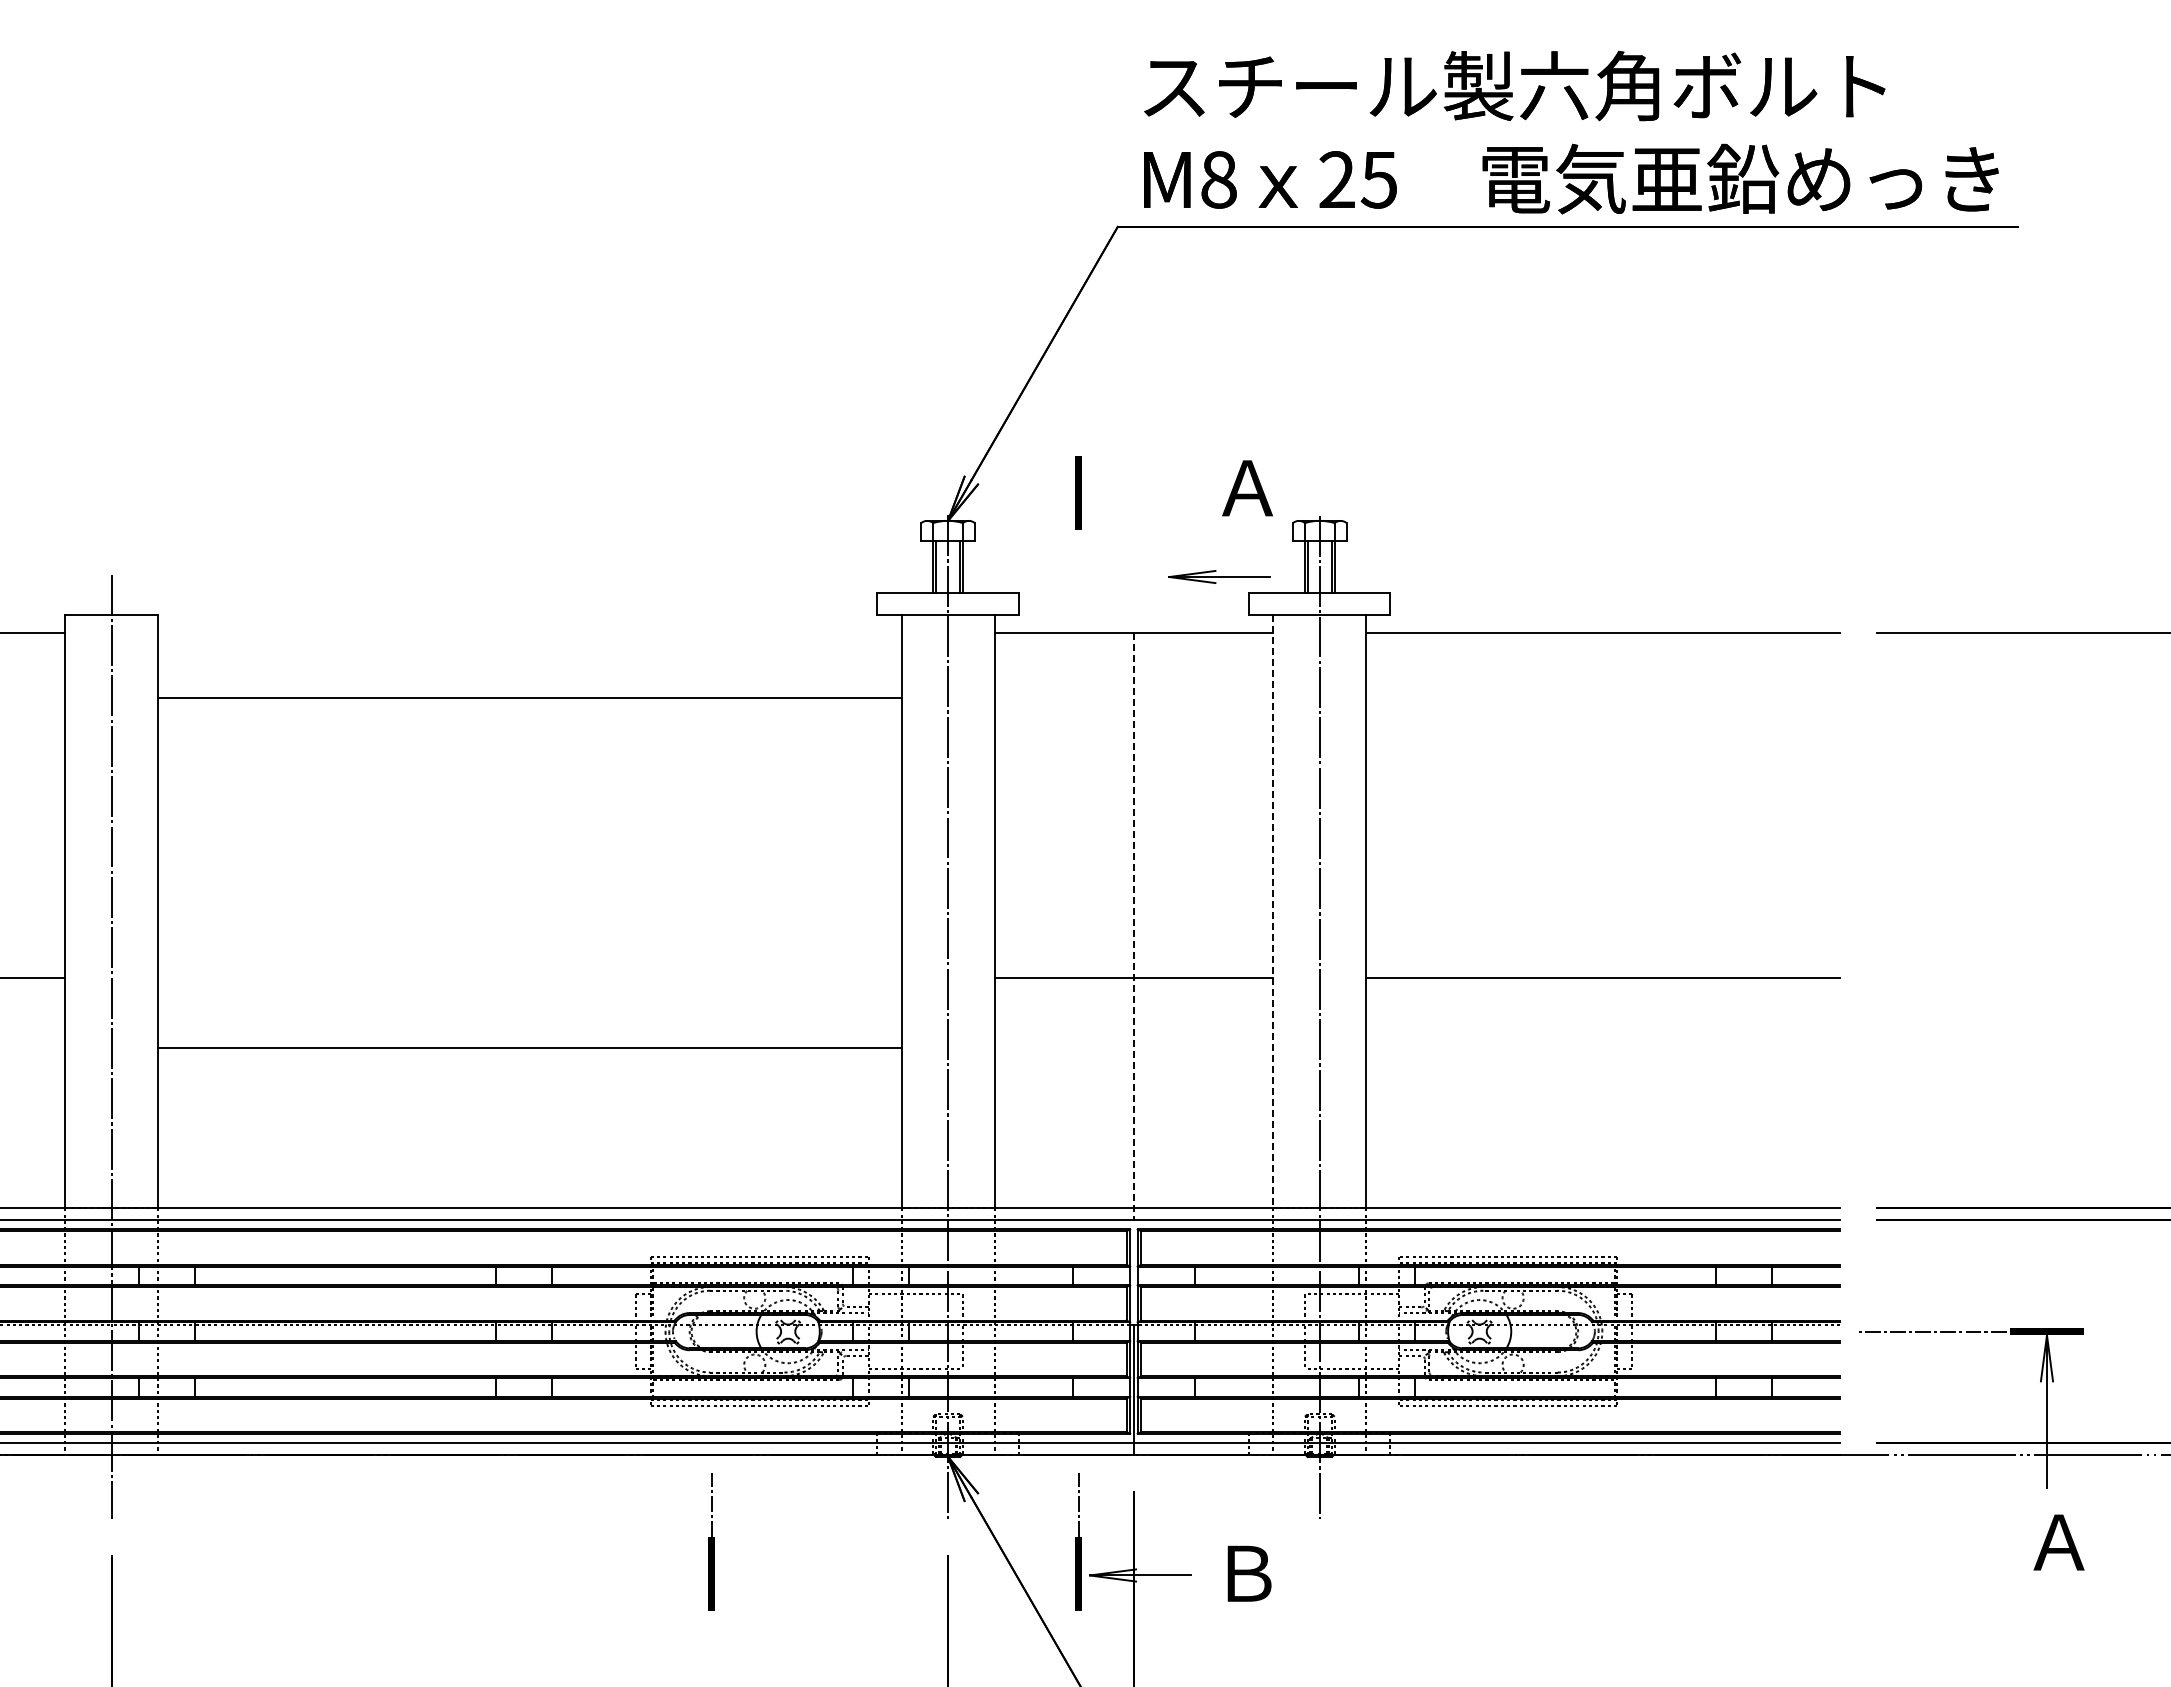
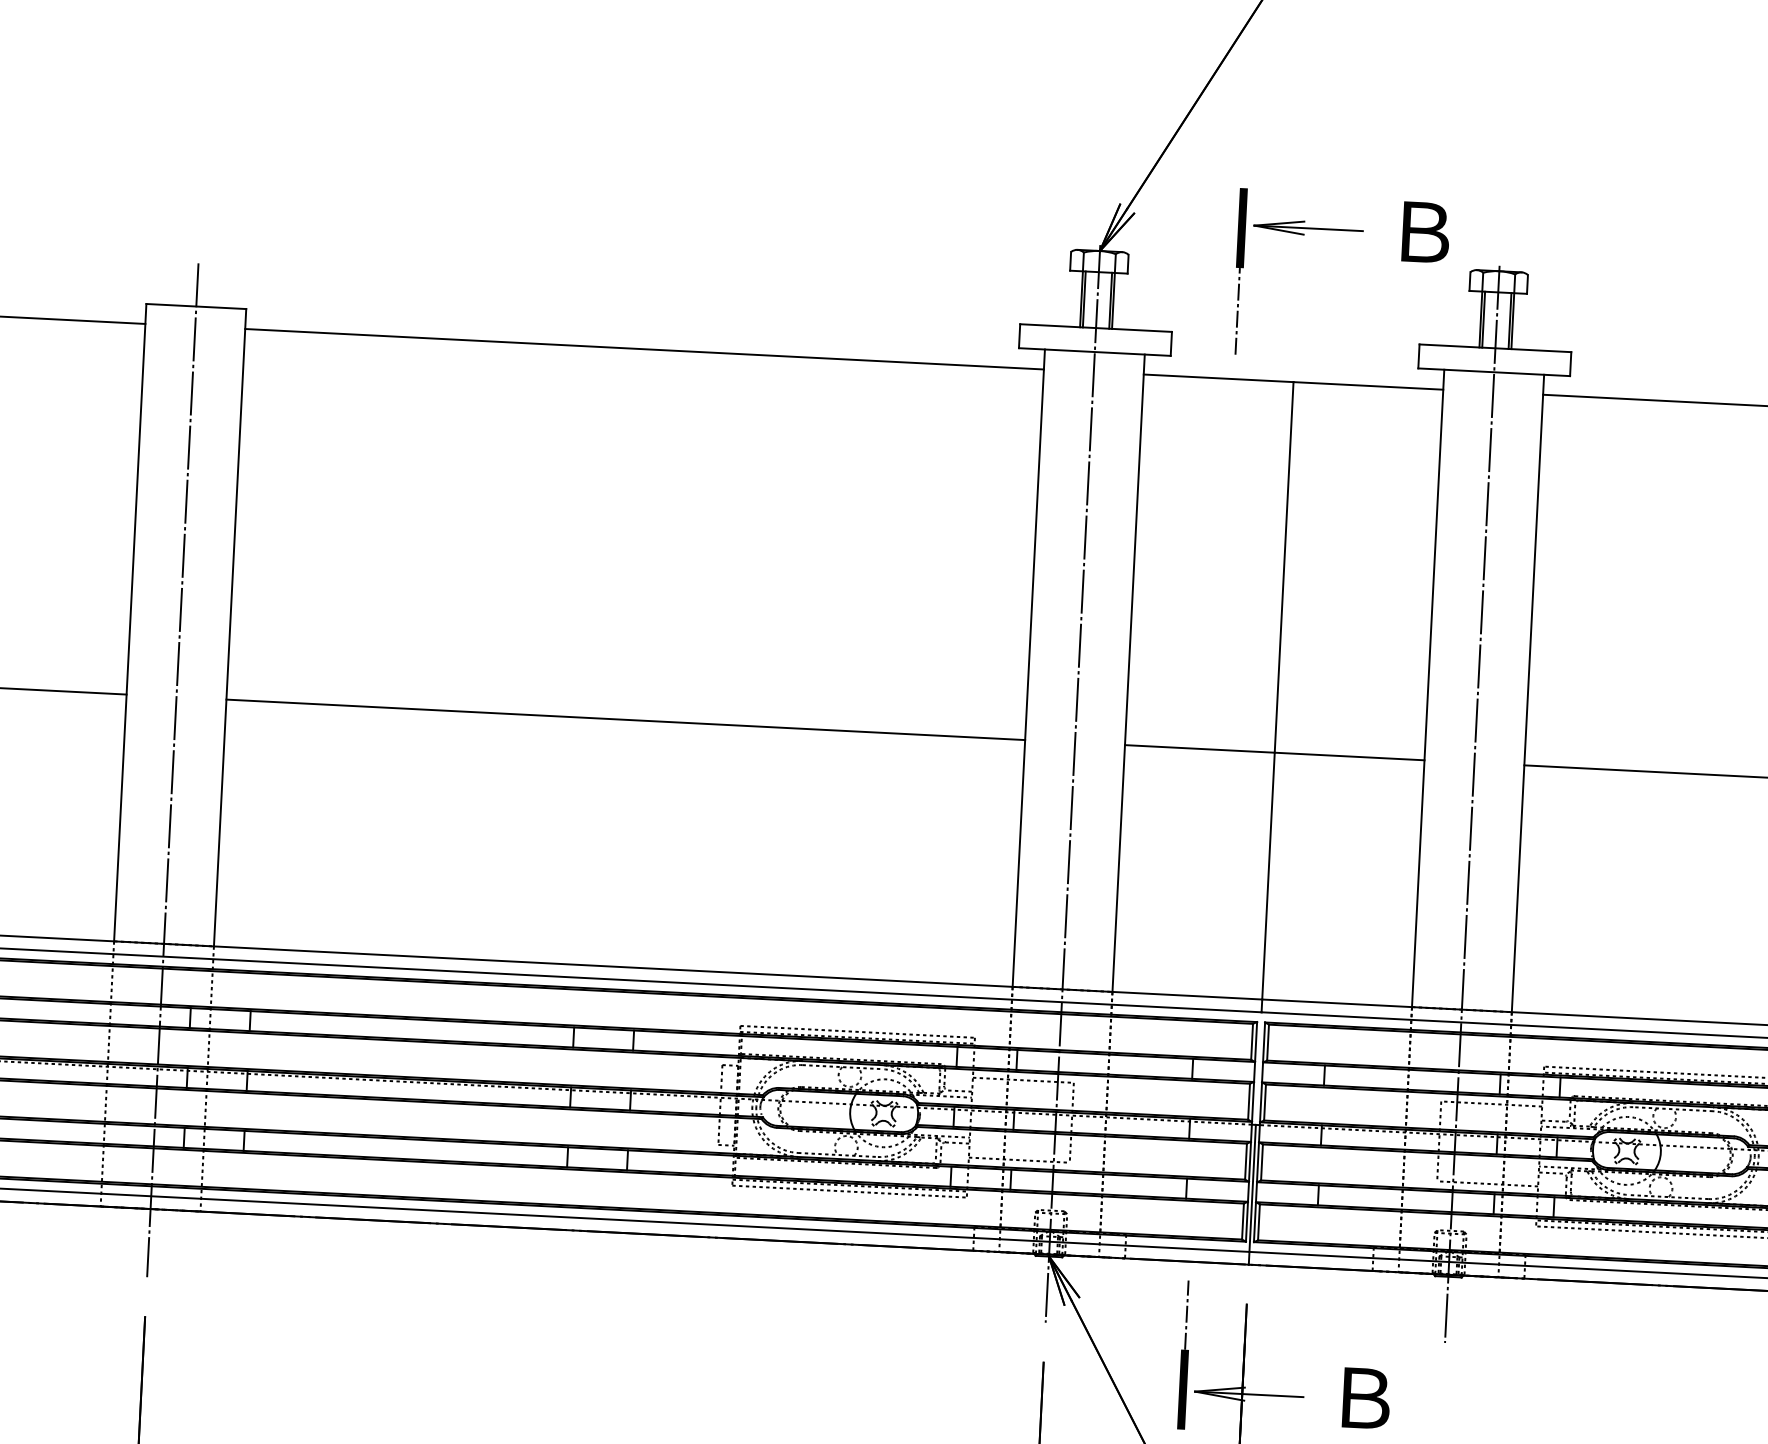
text: (1247, 488) -> (1423, 232), Ａ -> Ｂ
line: (1078, 570) -> (1237, 311), added
part: (1219, 576) -> (1308, 227), moved
line: (529, 698) -> (644, 349), moved
line: (1273, 911) -> (1428, 688), dashed -> solid
line: (1133, 927) -> (1277, 697), dashed -> solid
line: (529, 1048) -> (625, 719), moved
part: (711, 1541) -> (790, 1334), removed

